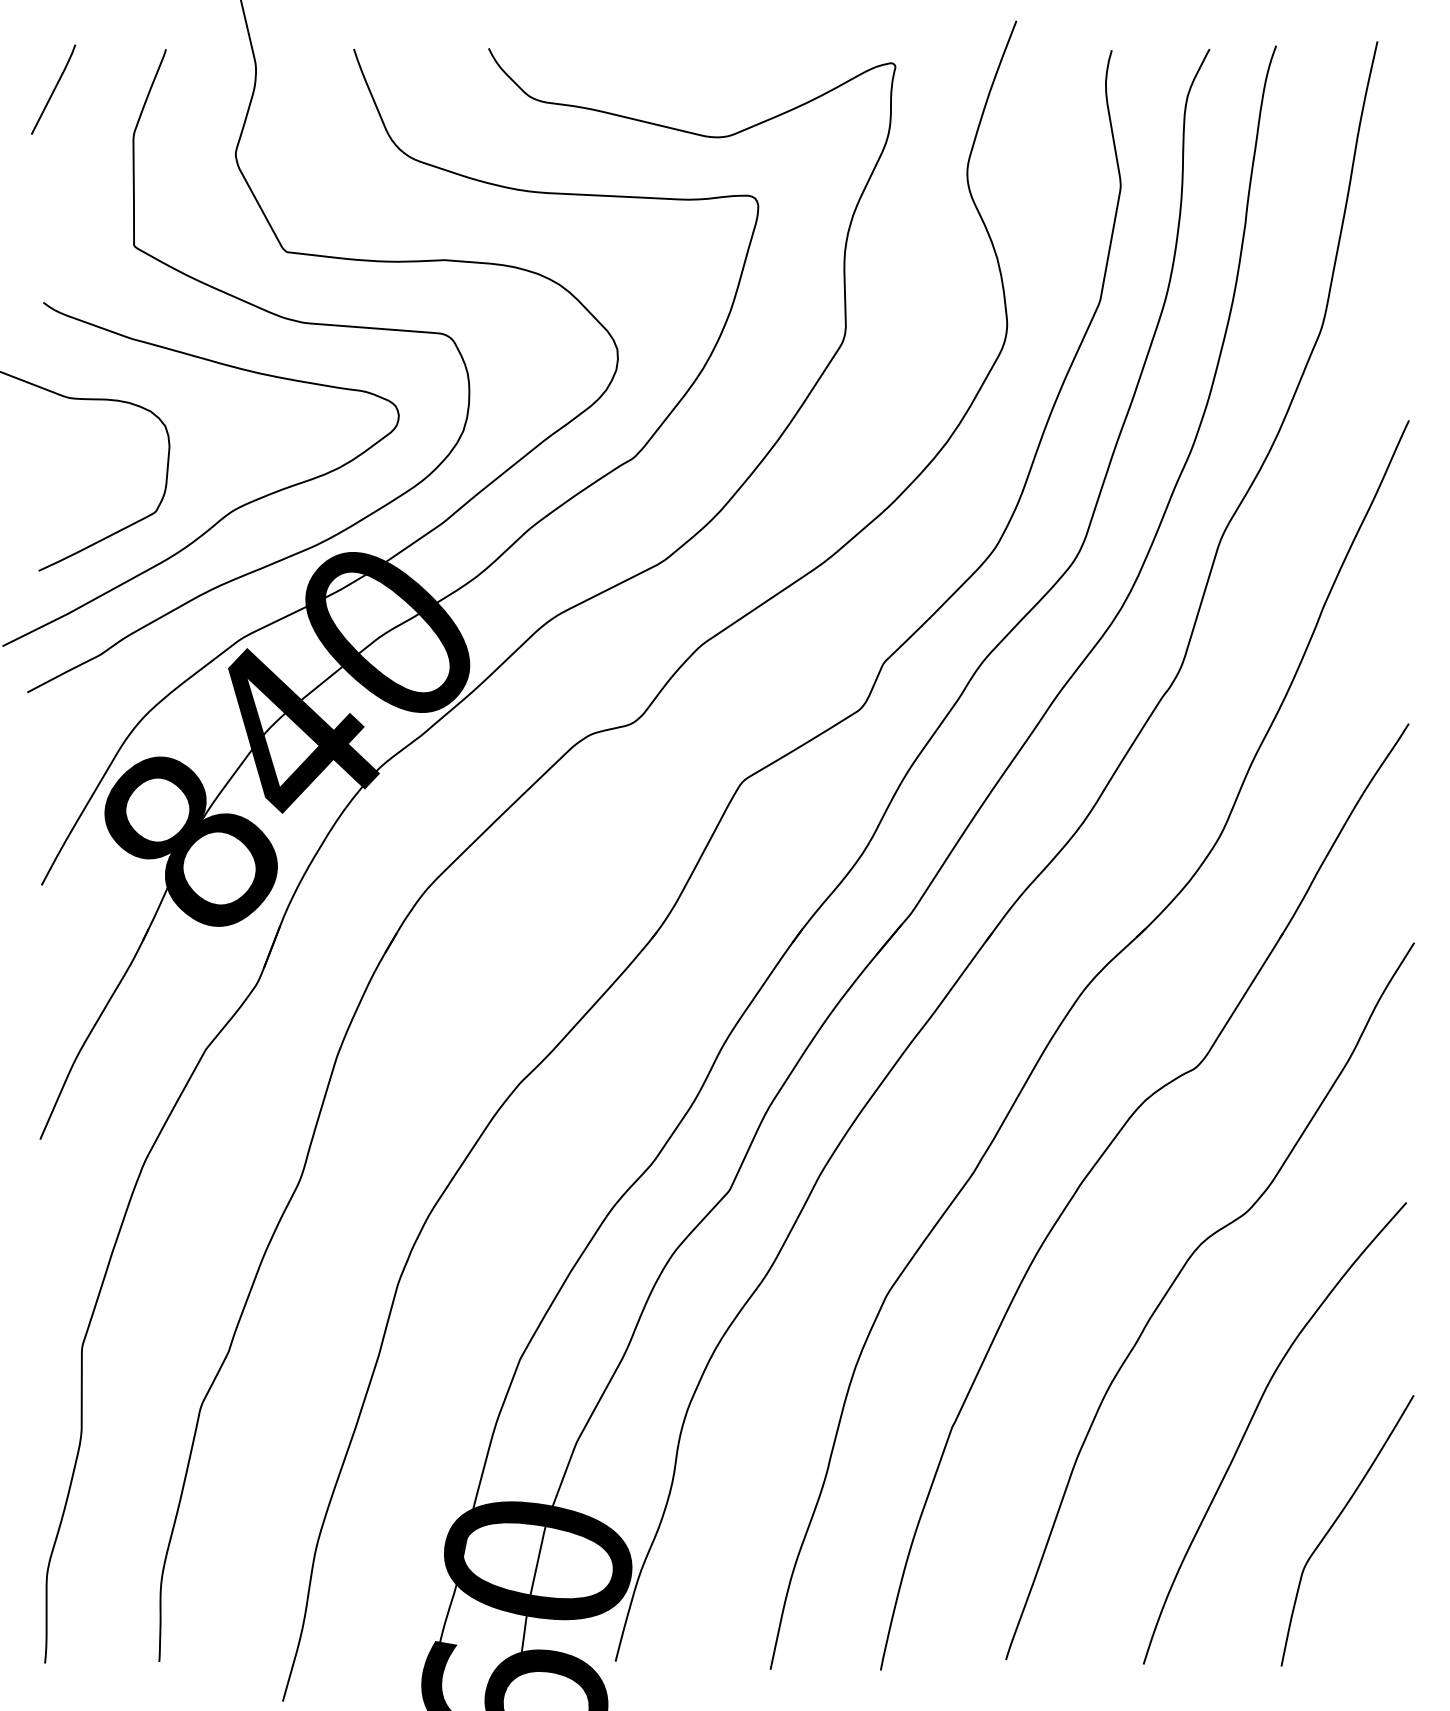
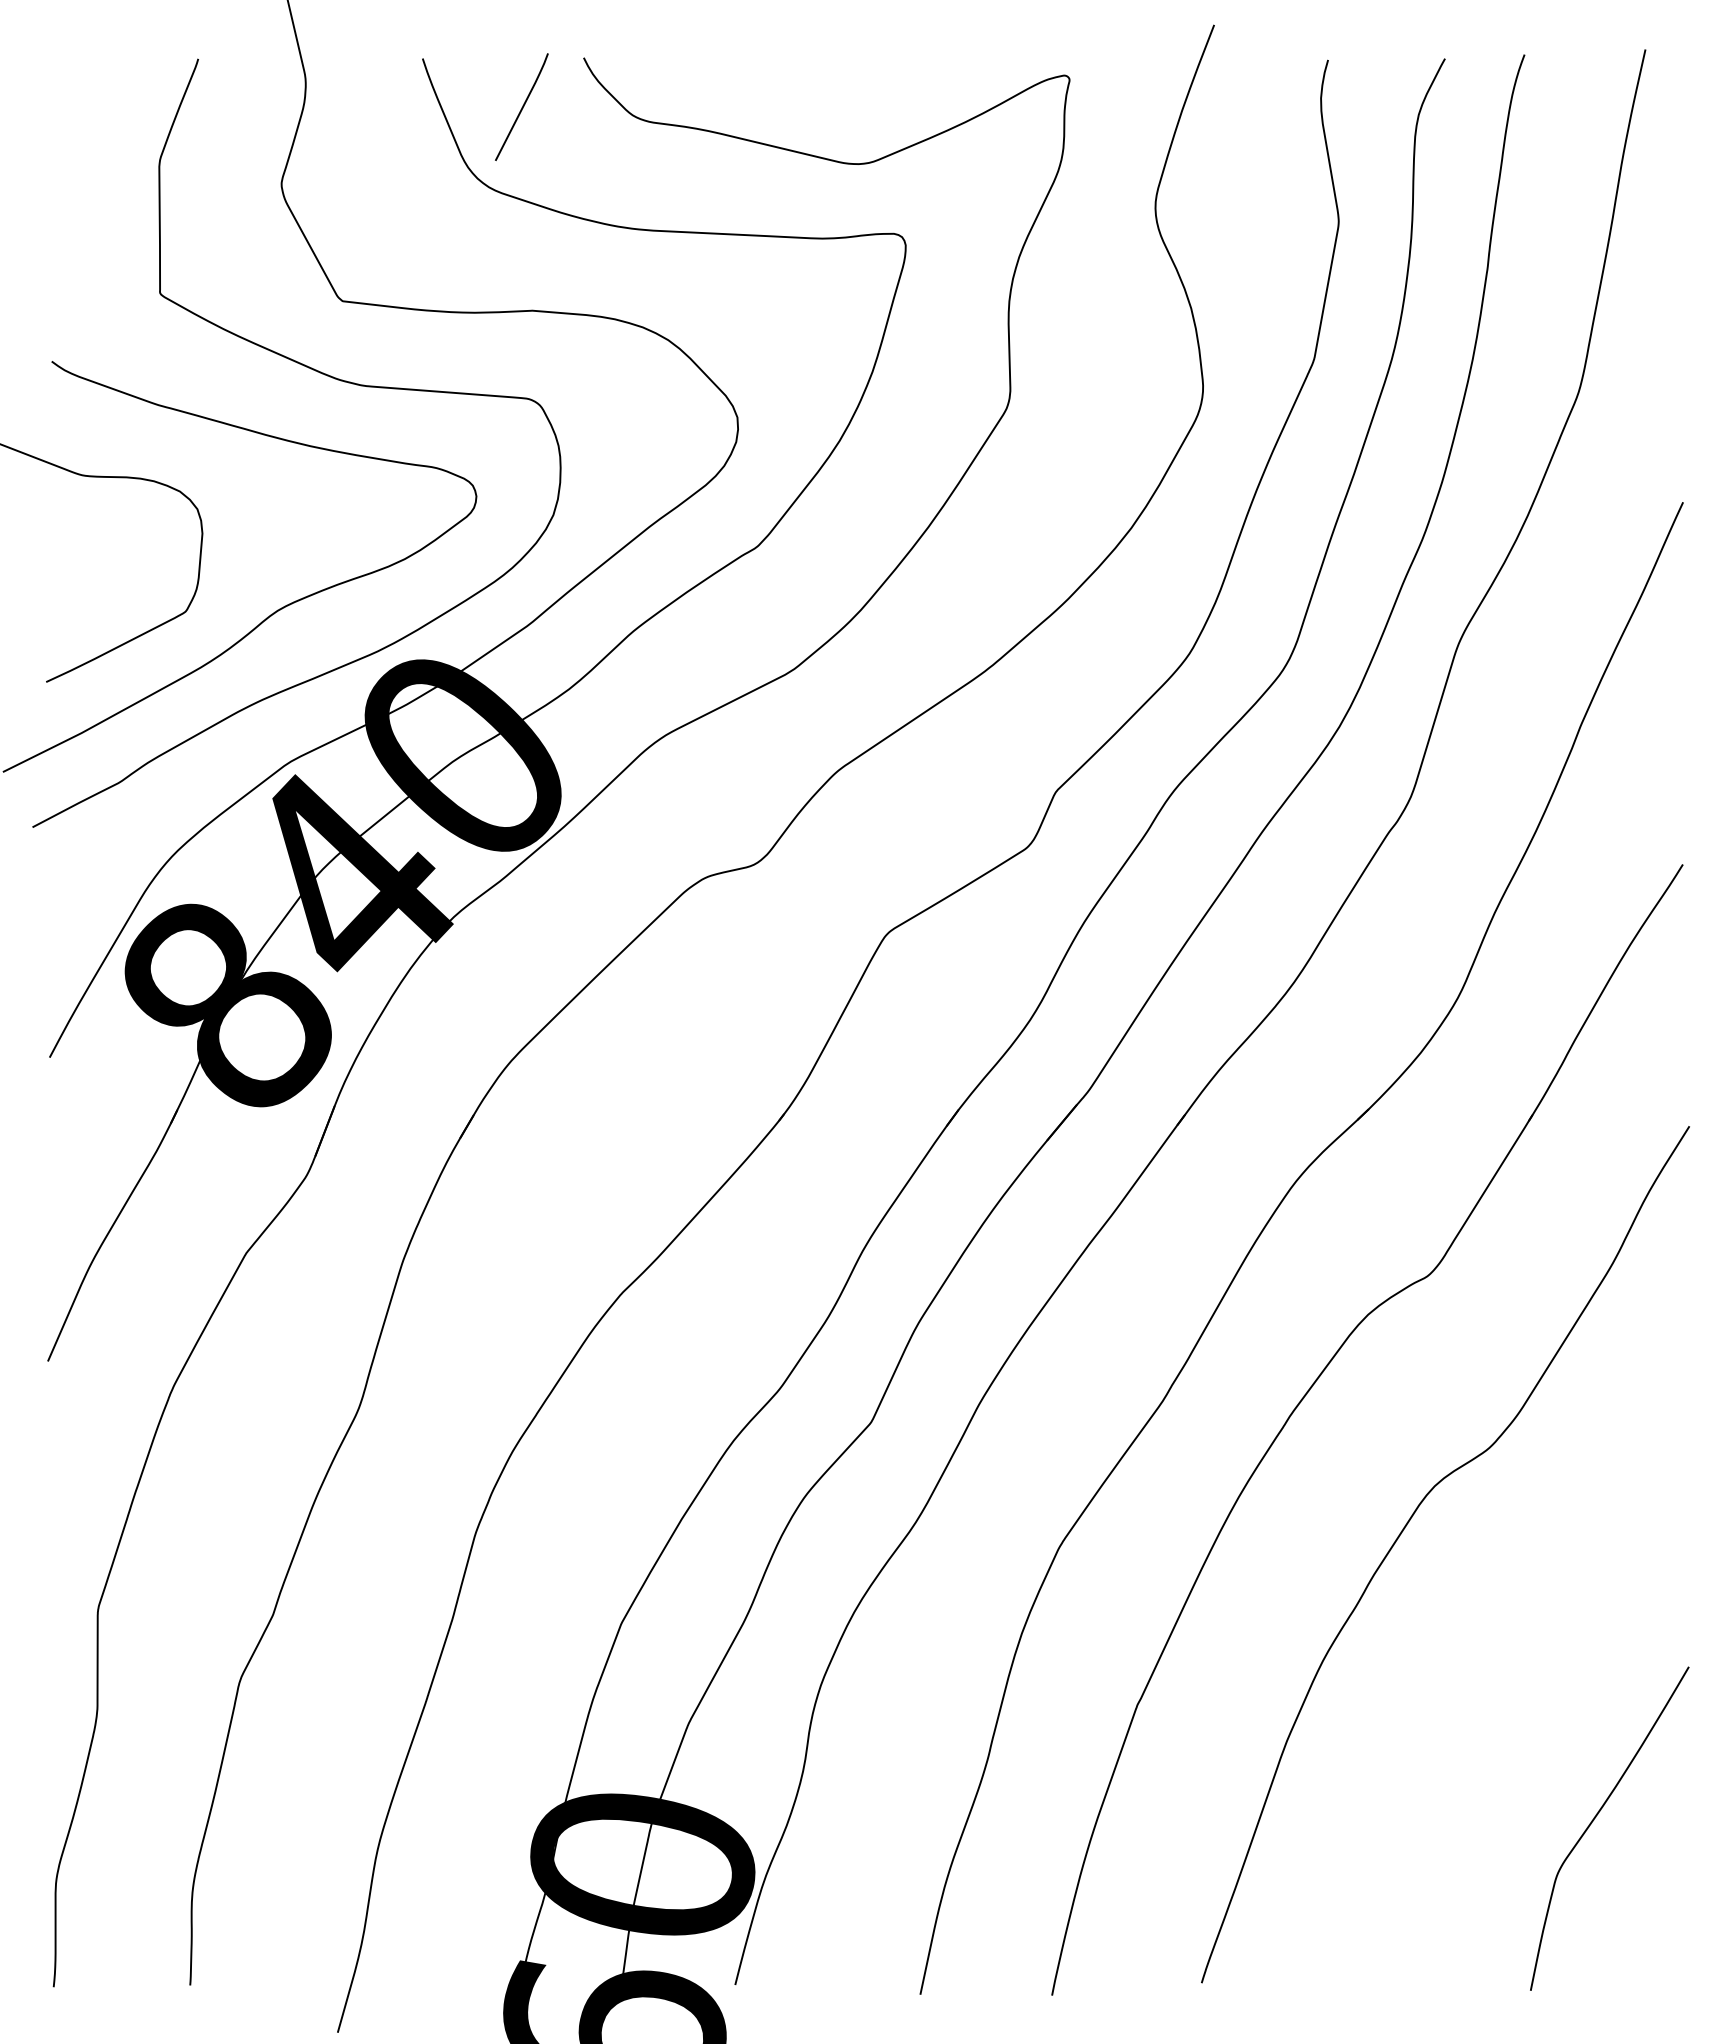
line: (54, 89) -> (522, 106), moved
curve: (1251, 1422) -> (1494, 1699), removed

